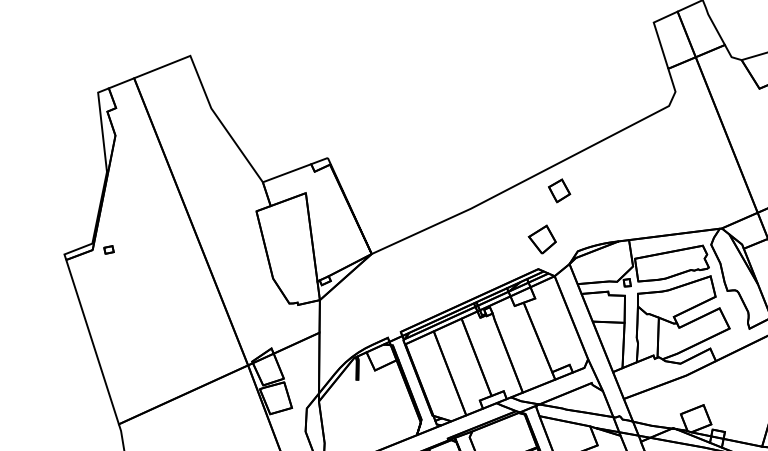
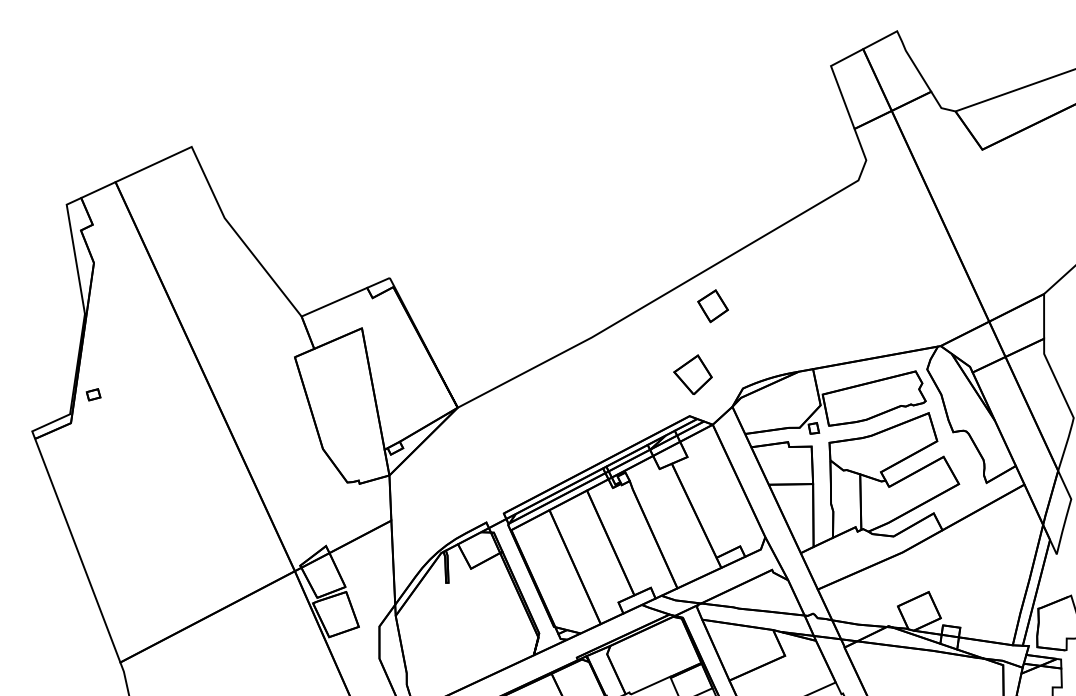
part: (108, 249) -> (93, 394), moved

